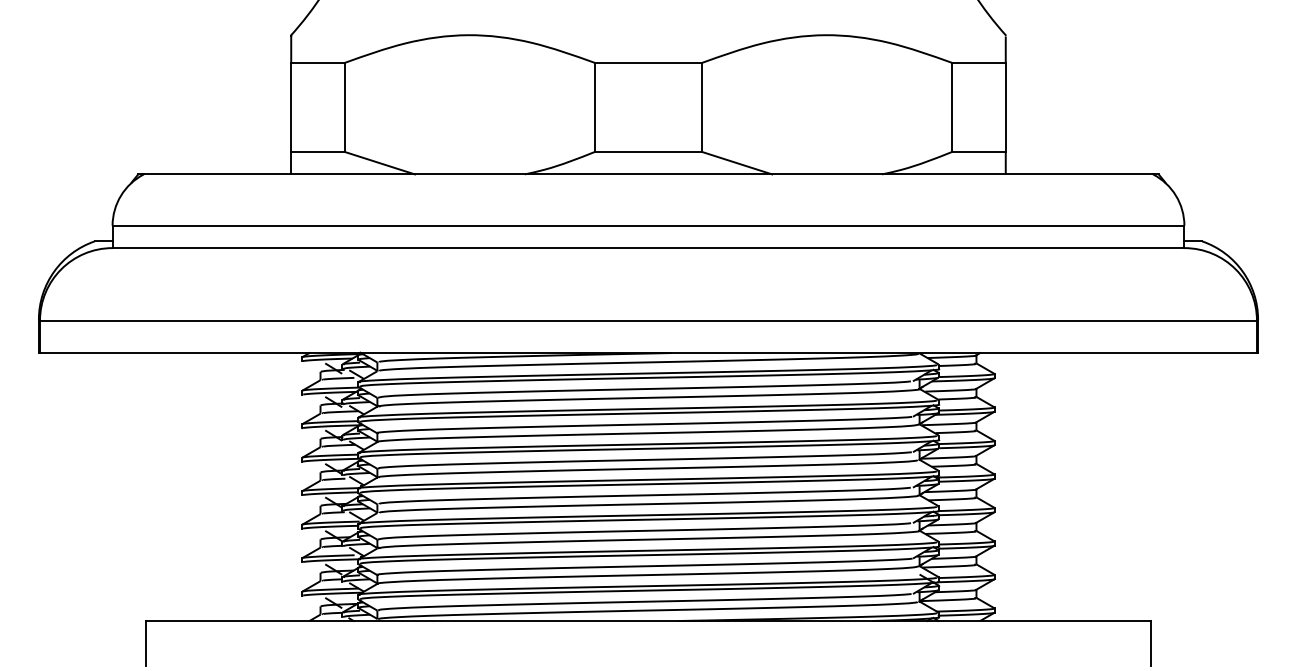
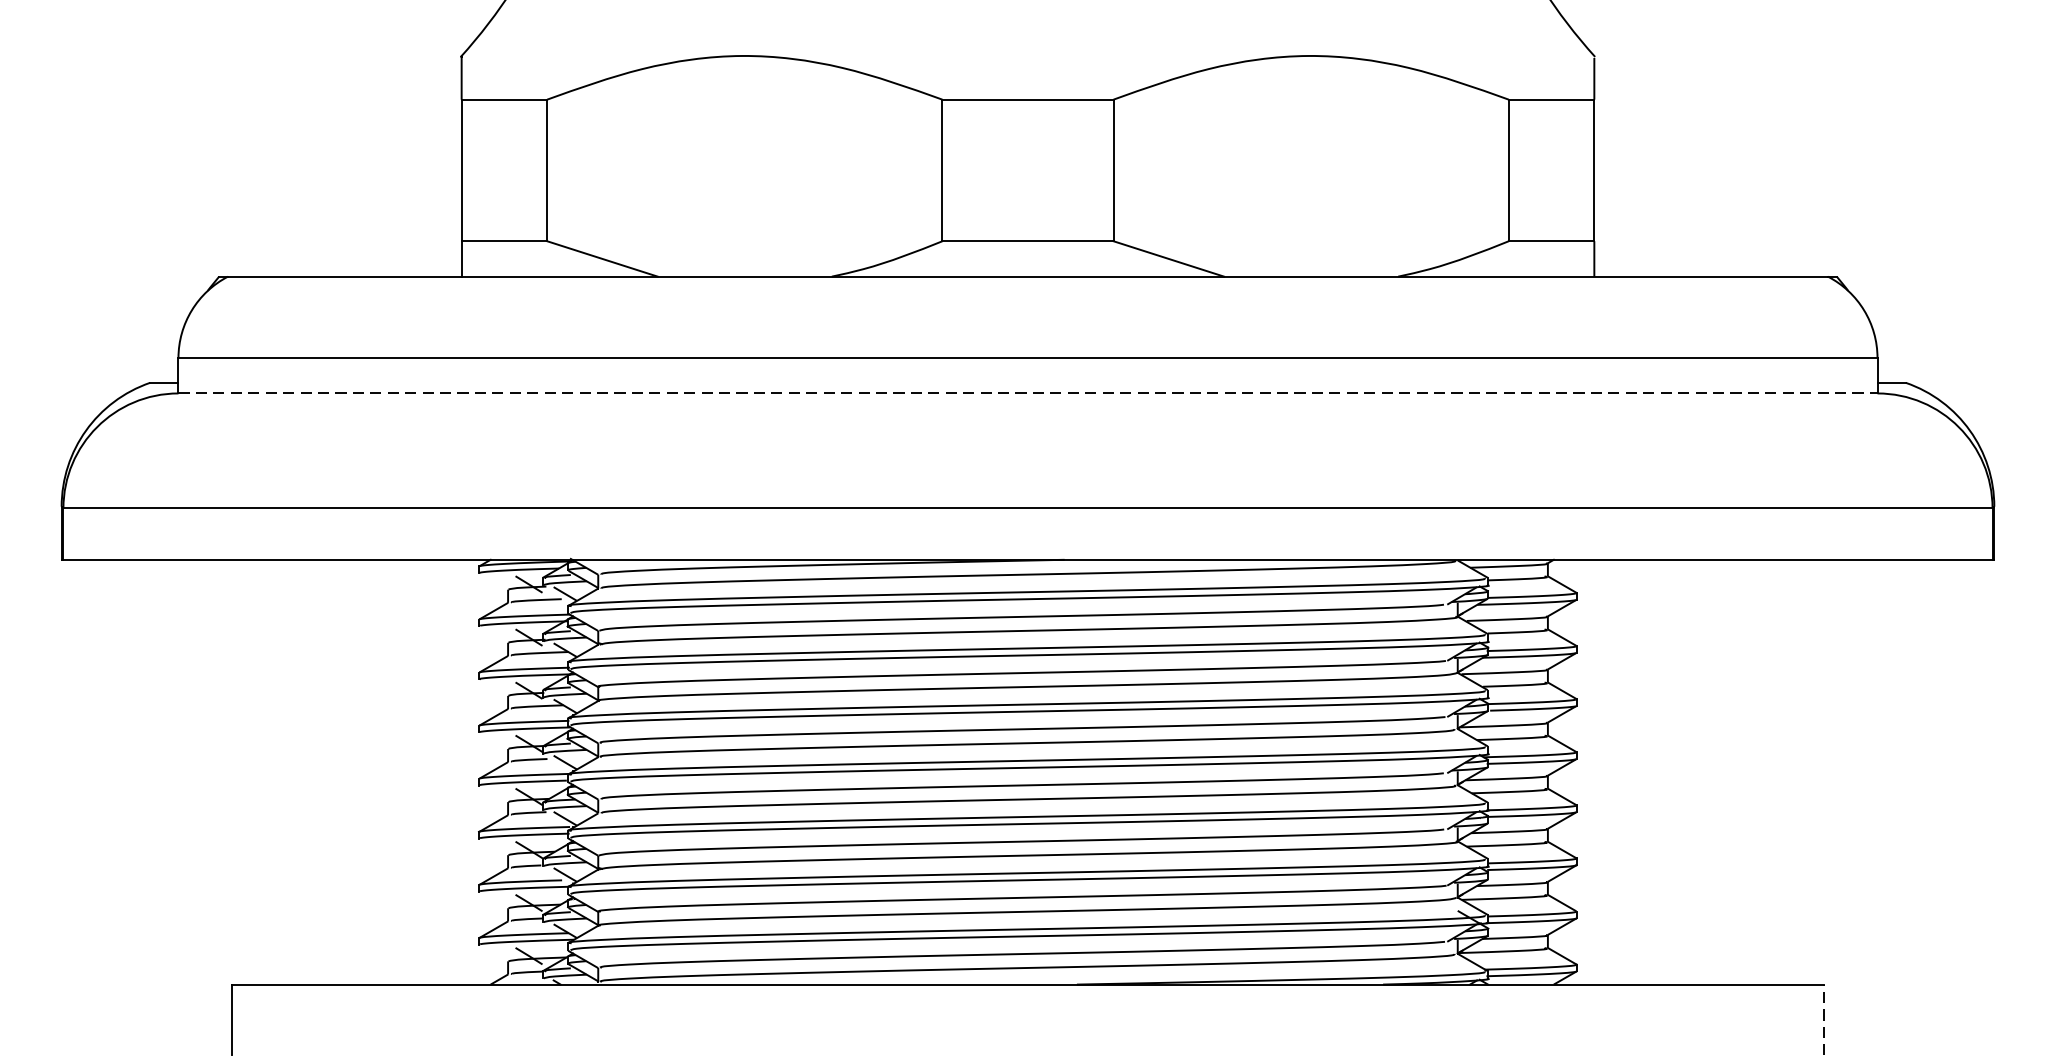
line: (648, 248) -> (1028, 394), solid -> dashed
line: (1150, 642) -> (1823, 1018), solid -> dashed

